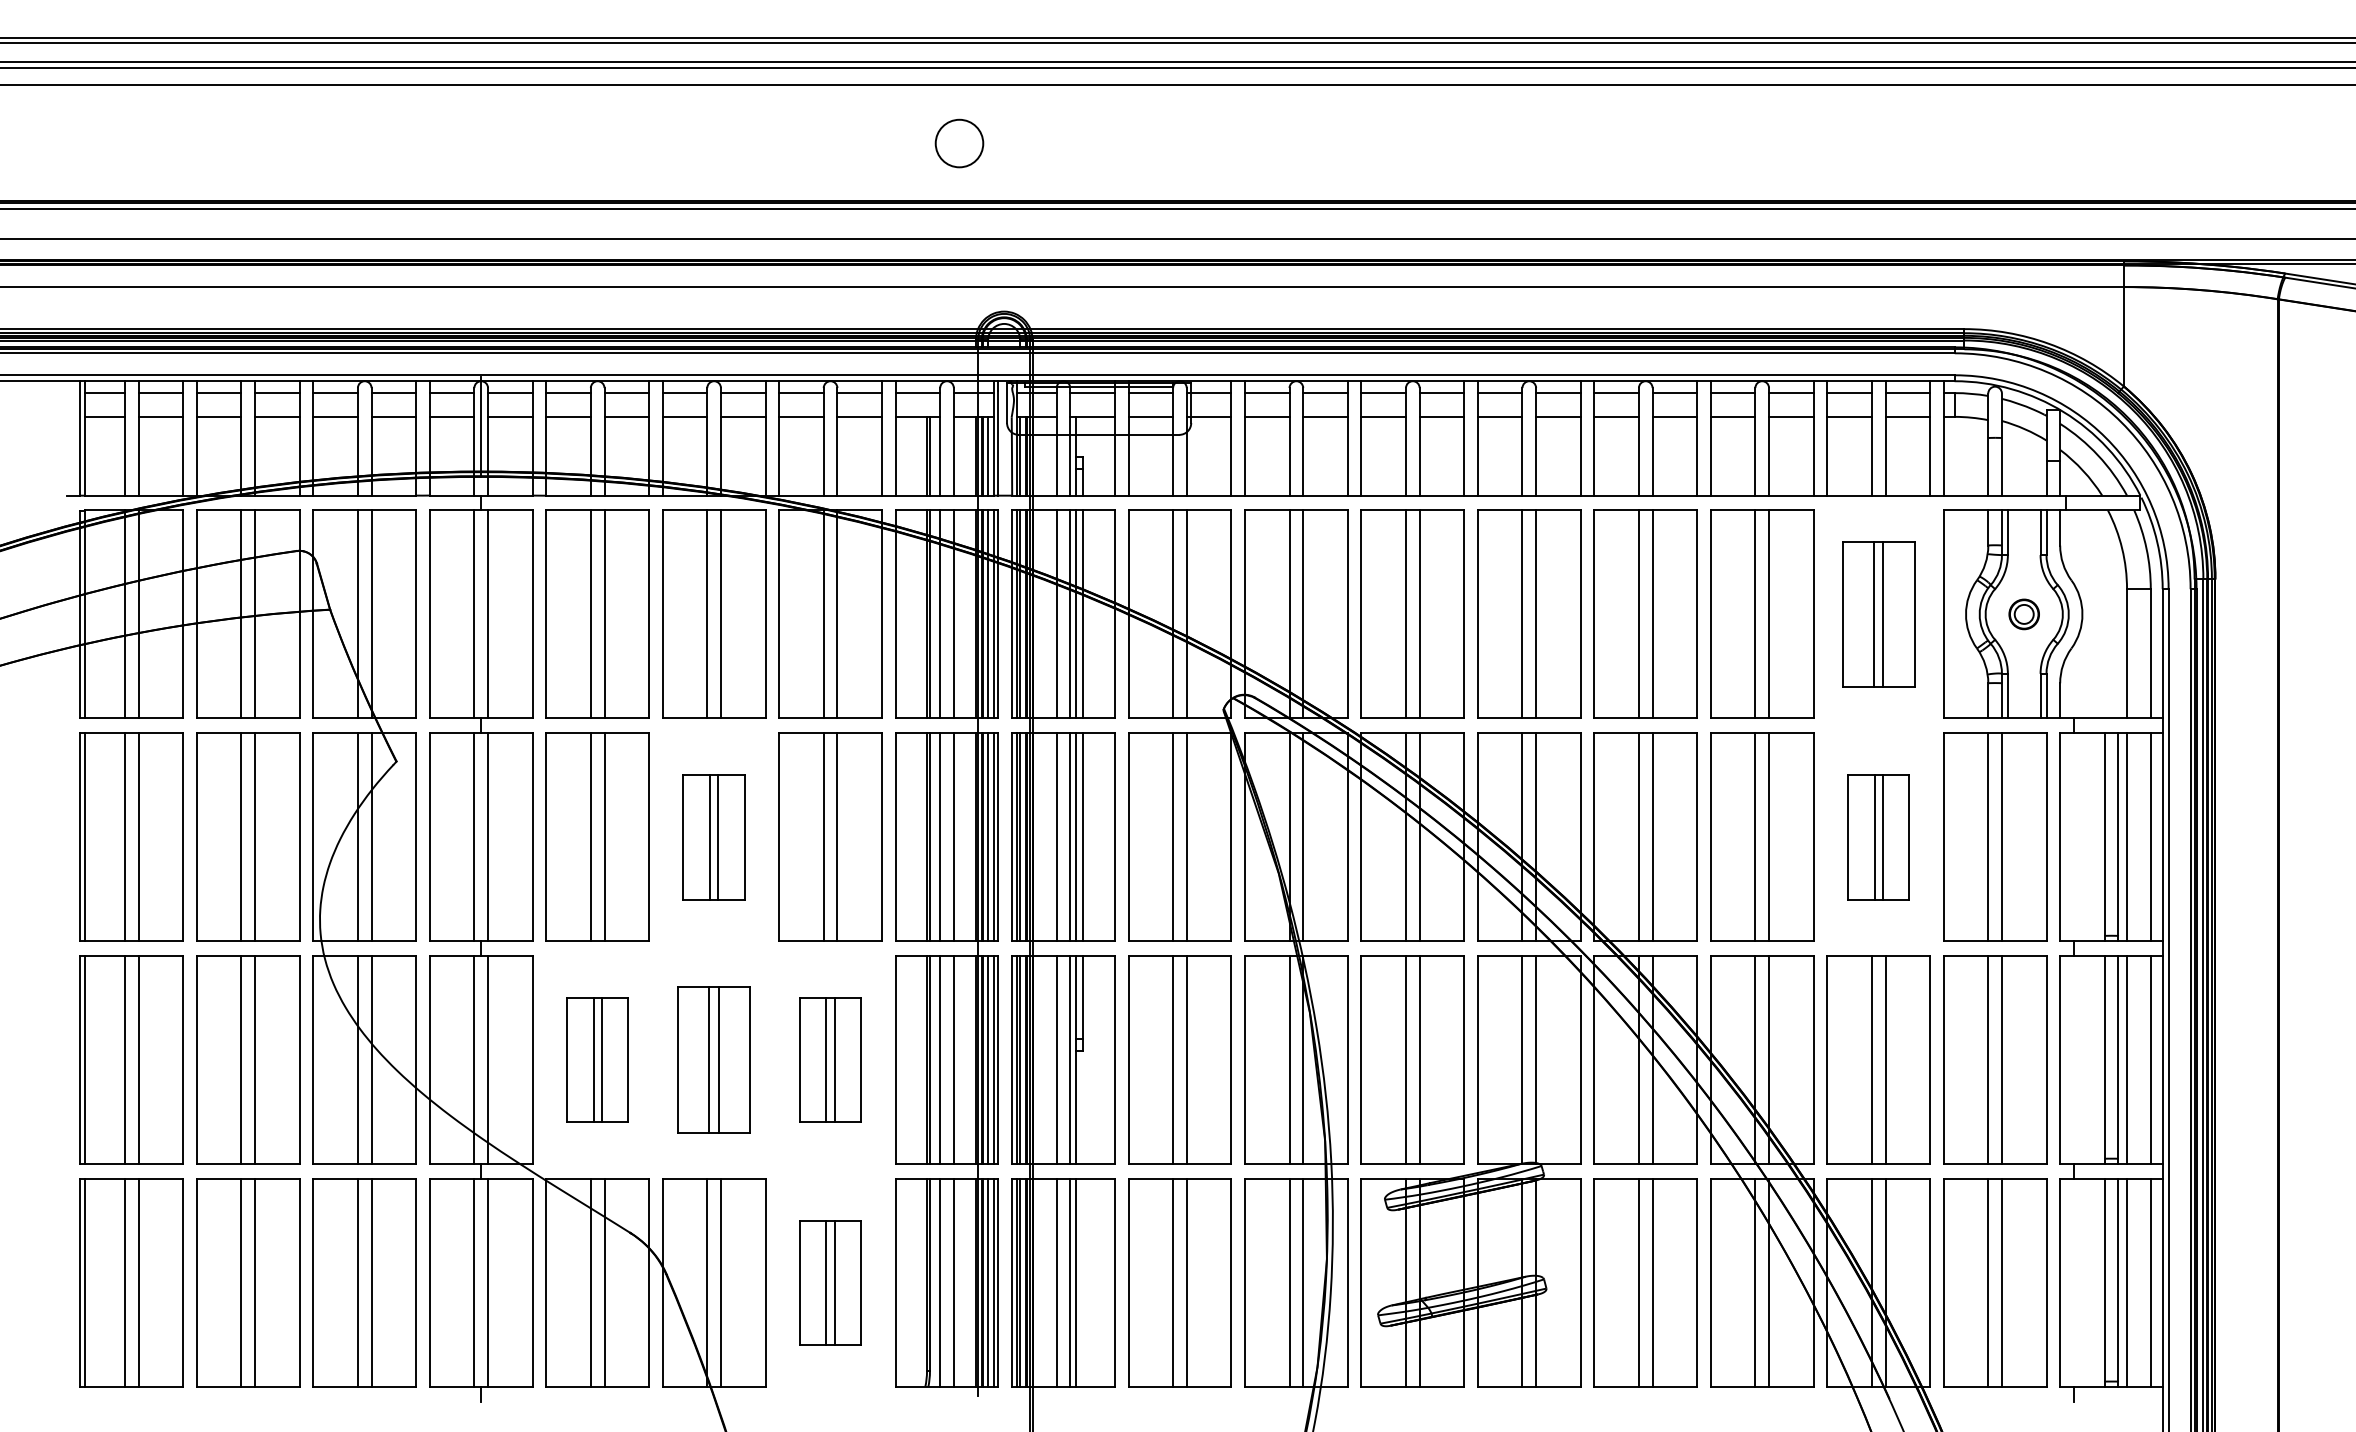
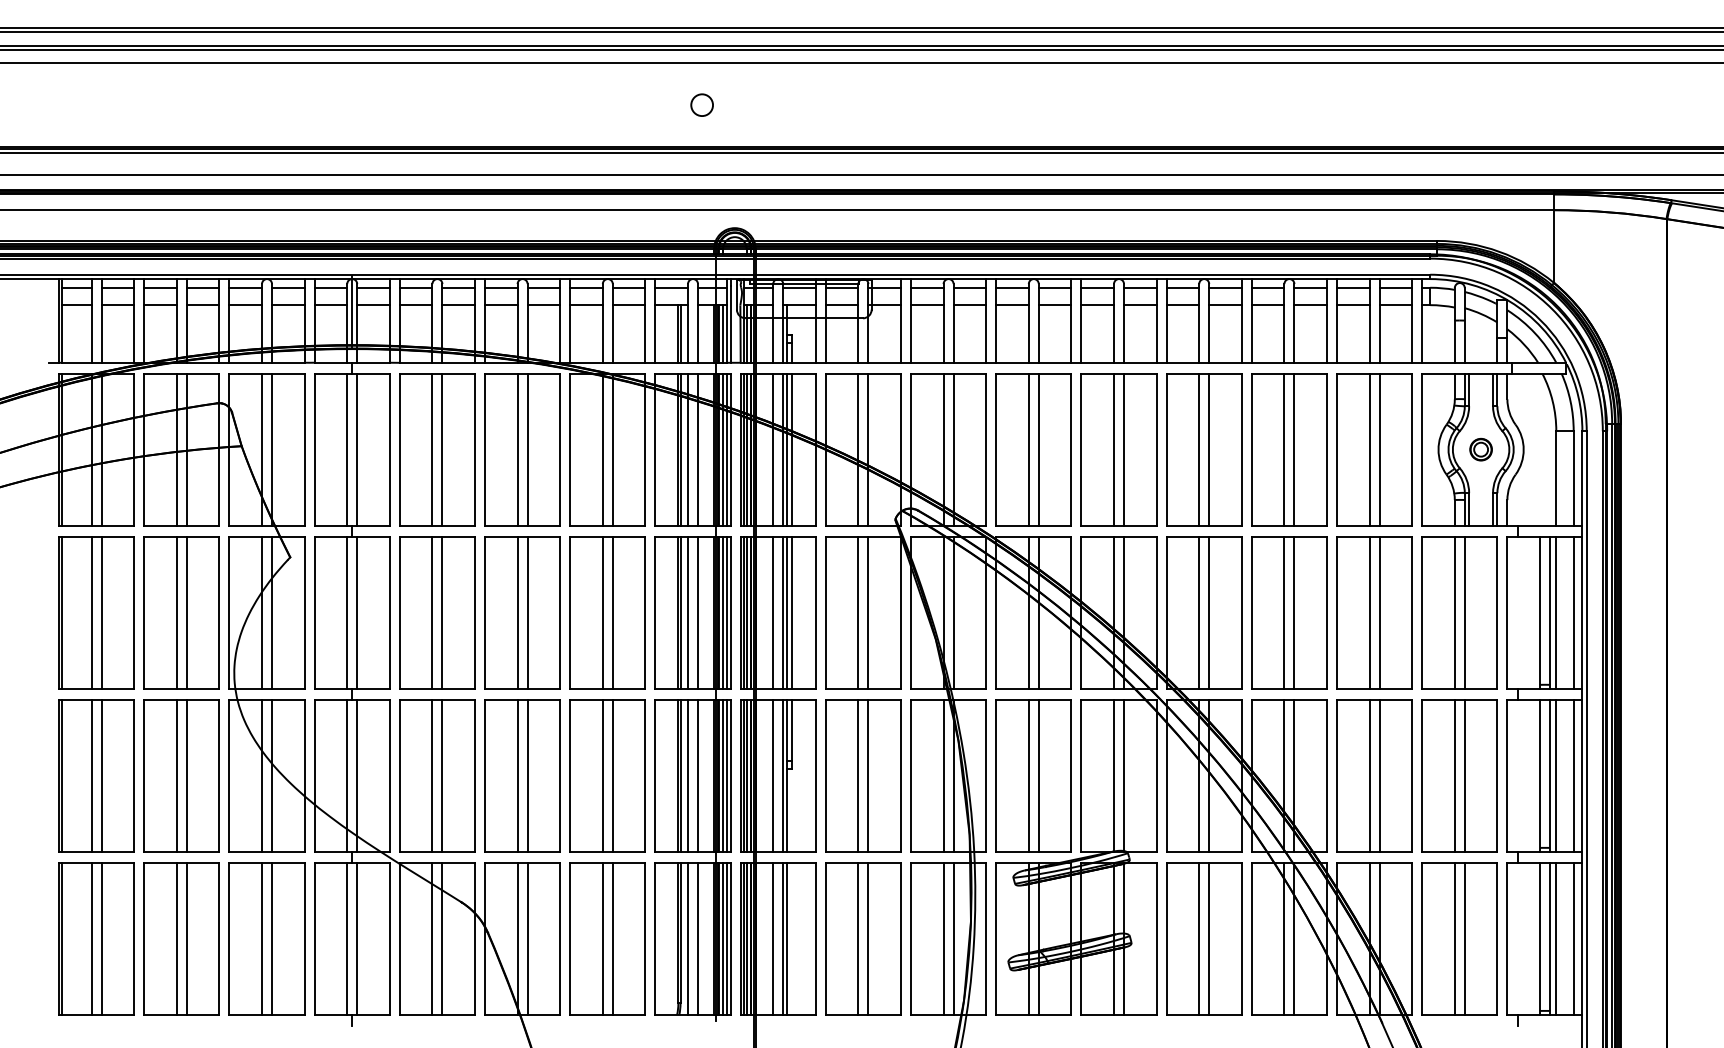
circle: (959, 143) -> (702, 105), size x0.62
part: (1878, 613) -> (1374, 449), size x1.43
part: (714, 836) -> (522, 612), size x1.67
part: (1878, 836) -> (1374, 612), size x1.67
part: (597, 1059) -> (437, 775), size x1.67
part: (714, 1059) -> (522, 775), size x1.43
part: (830, 1059) -> (607, 775), size x1.67
part: (830, 1282) -> (607, 938), size x1.67

